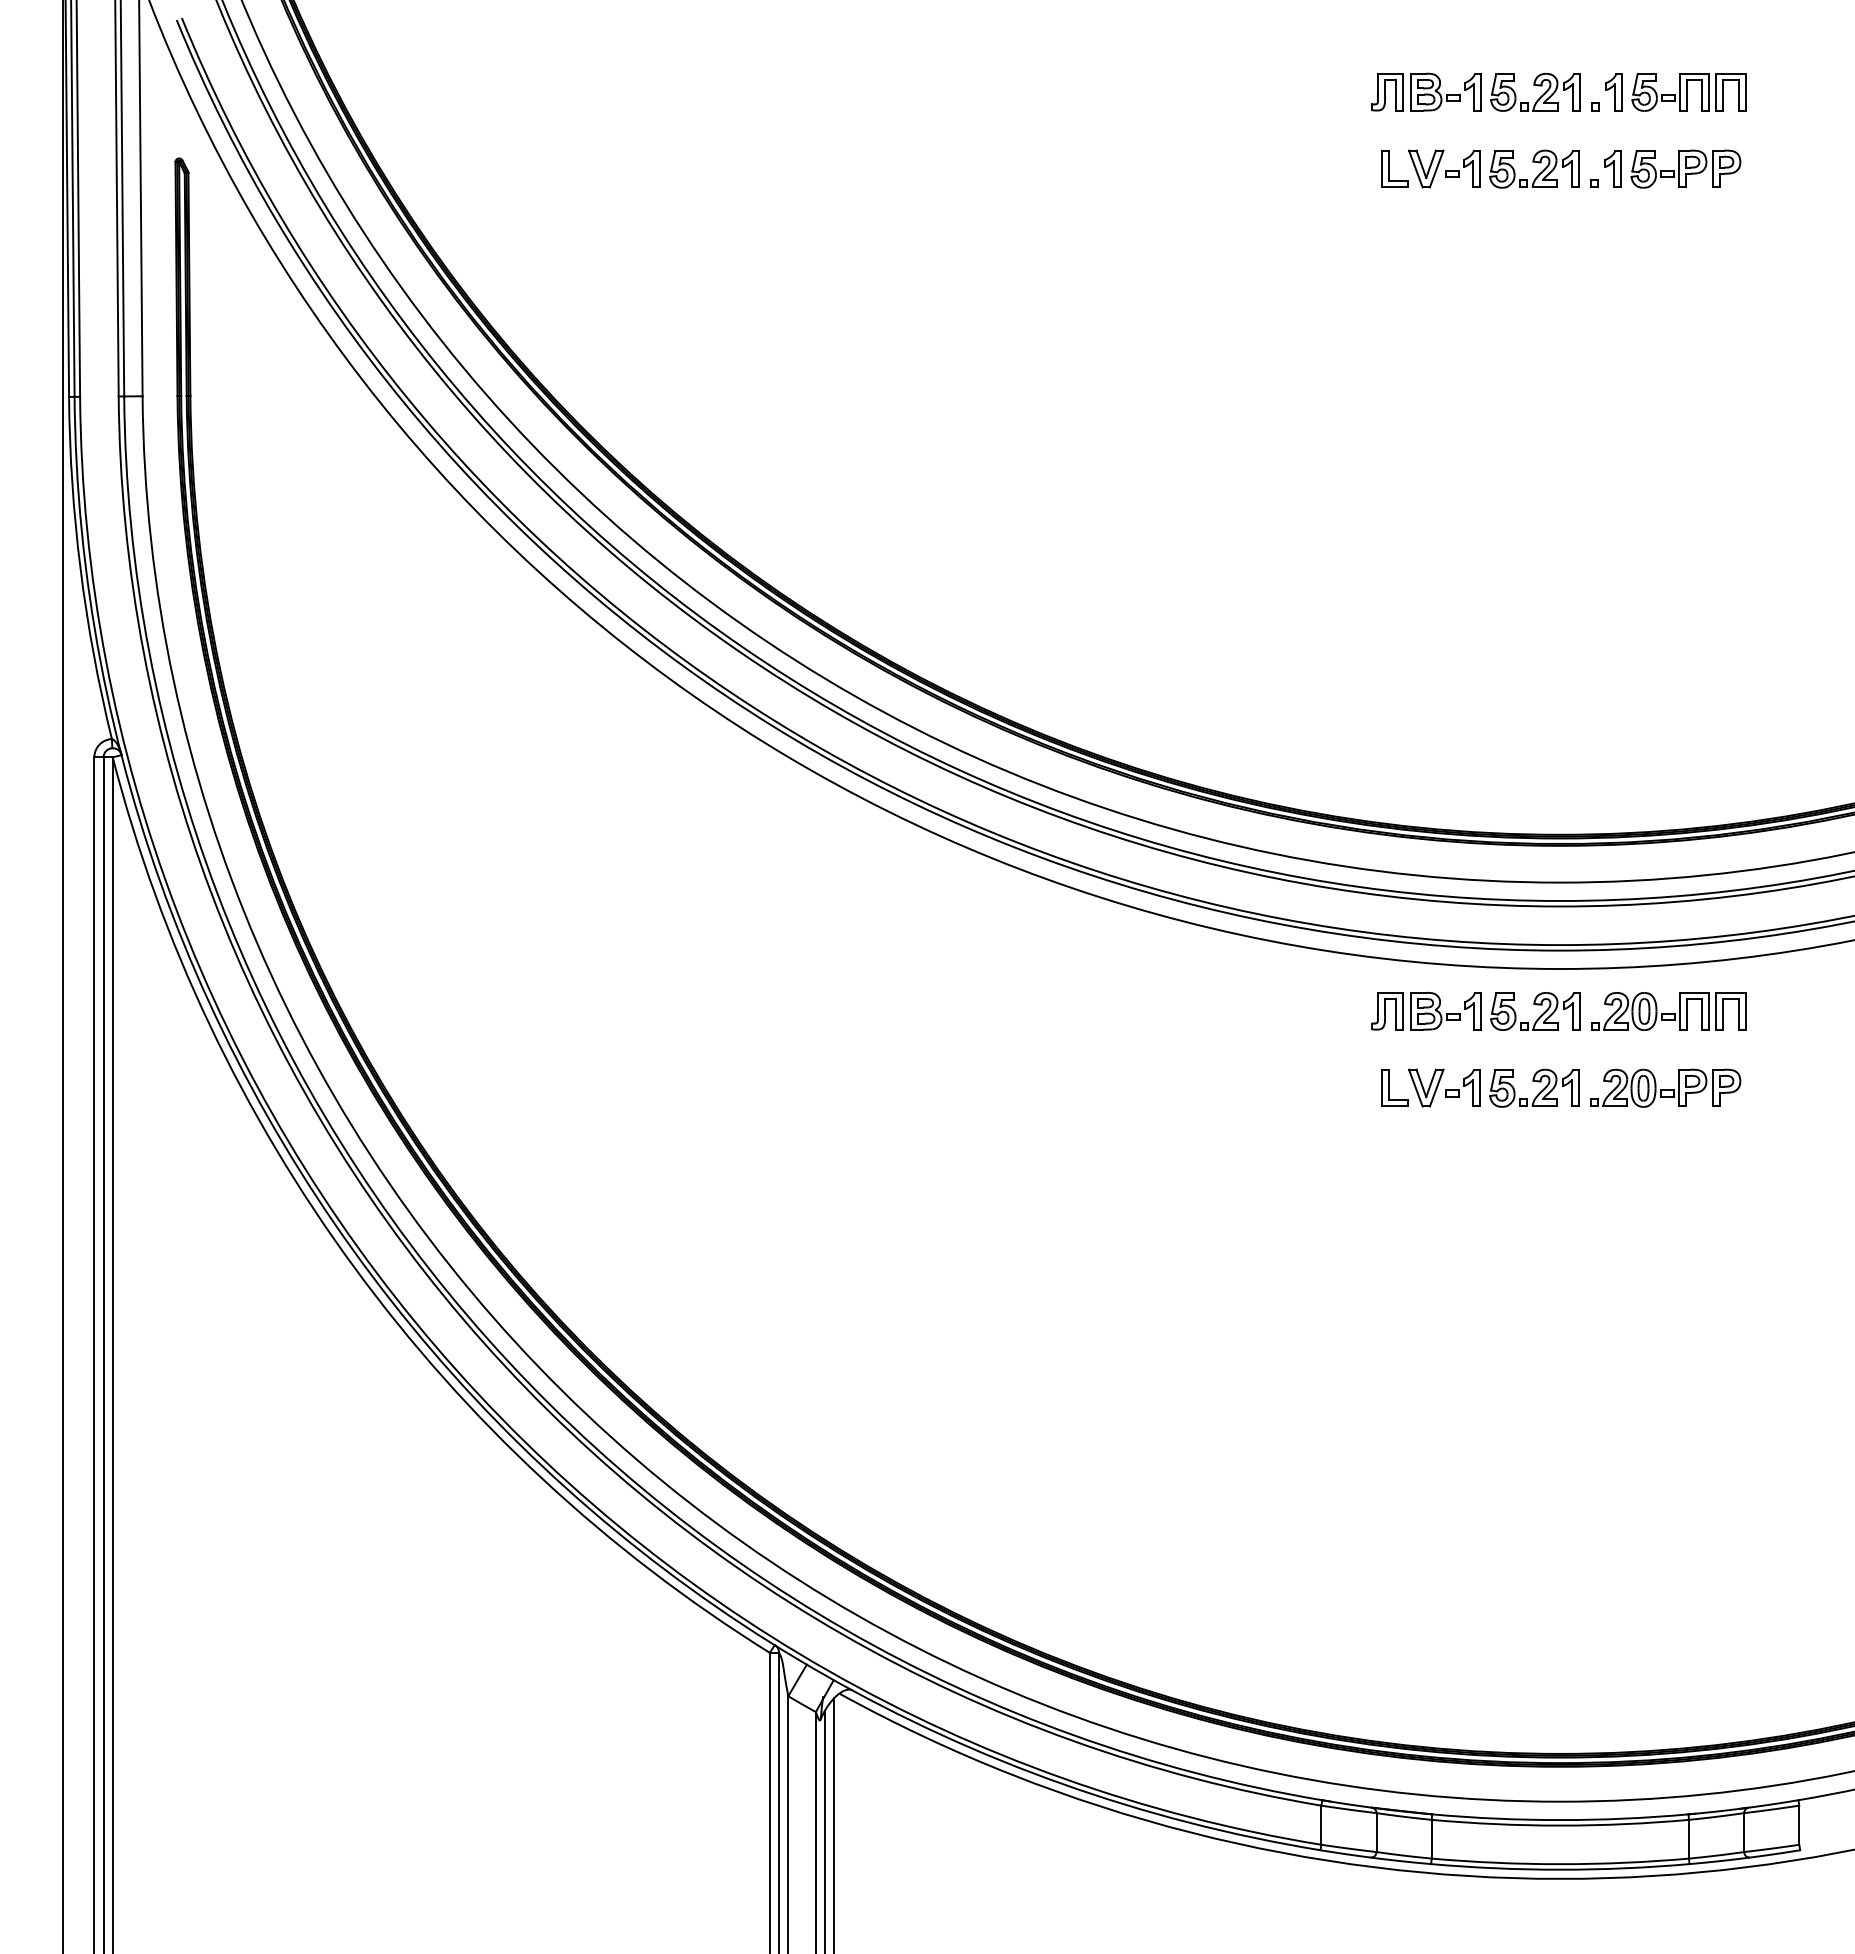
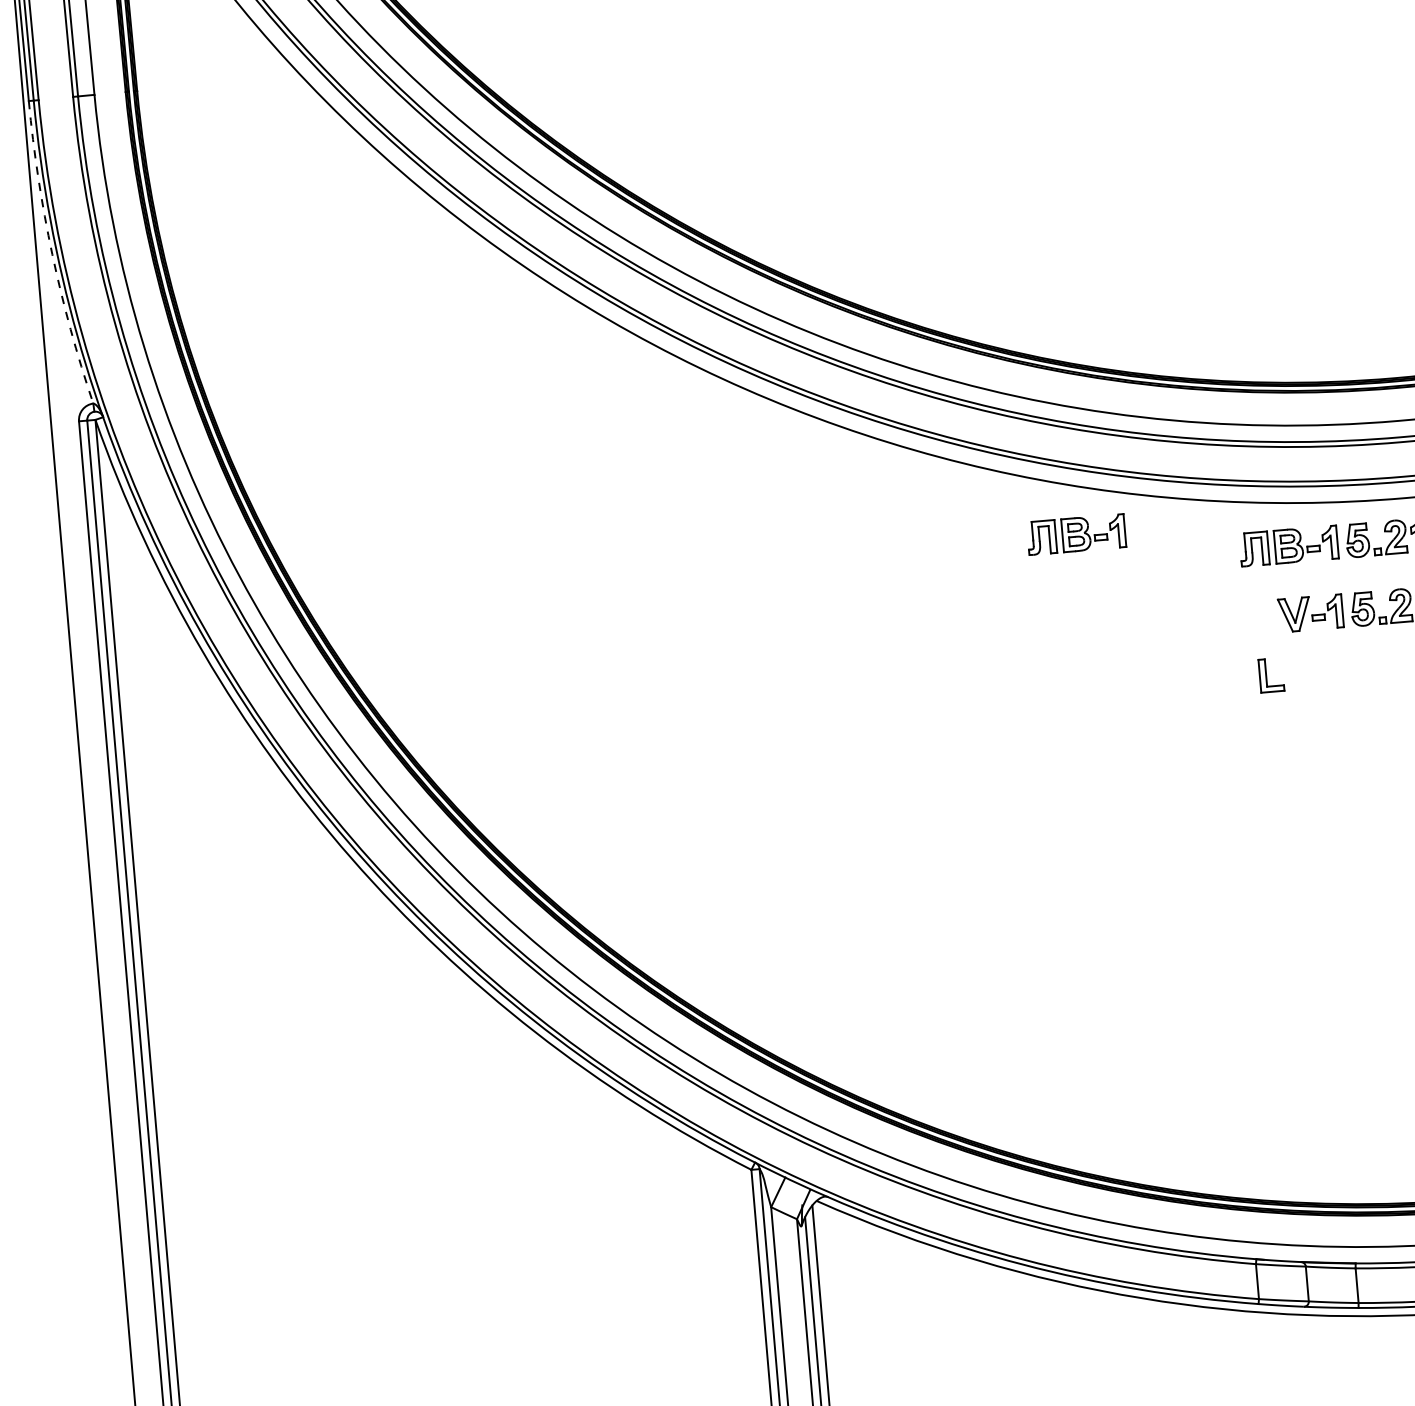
arc: (80, 569) -> (52, 254), solid -> dashed
part: (1191, 978) -> (1076, 534), added
part: (1394, 1087) -> (1271, 674), moved

